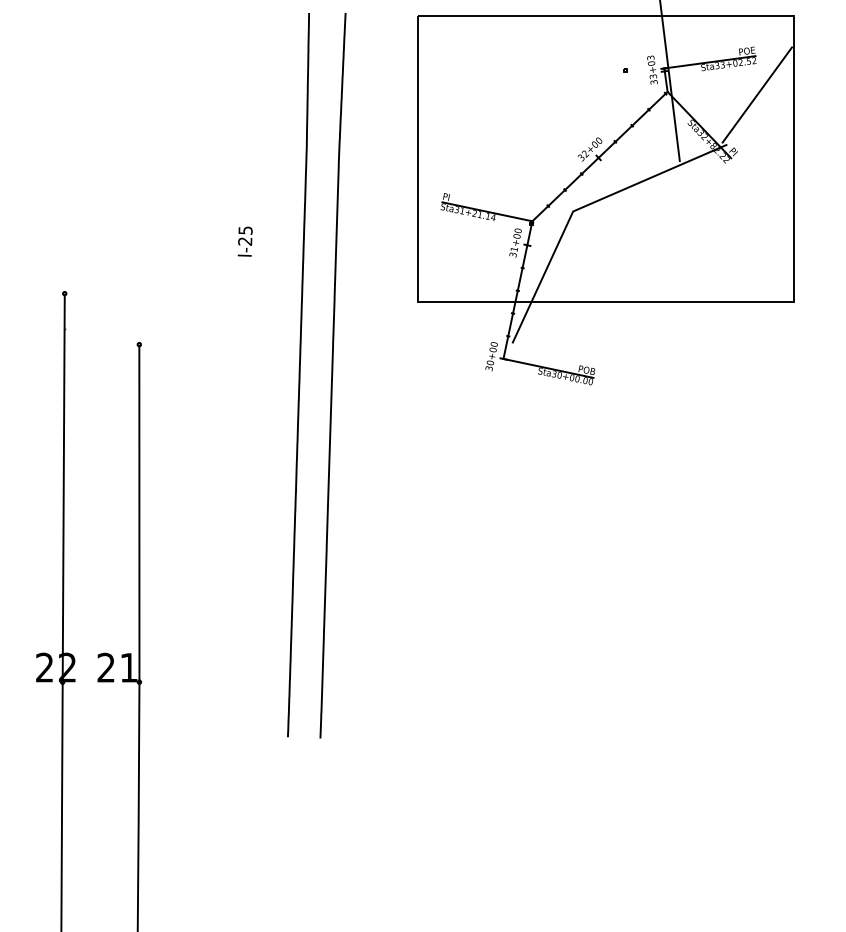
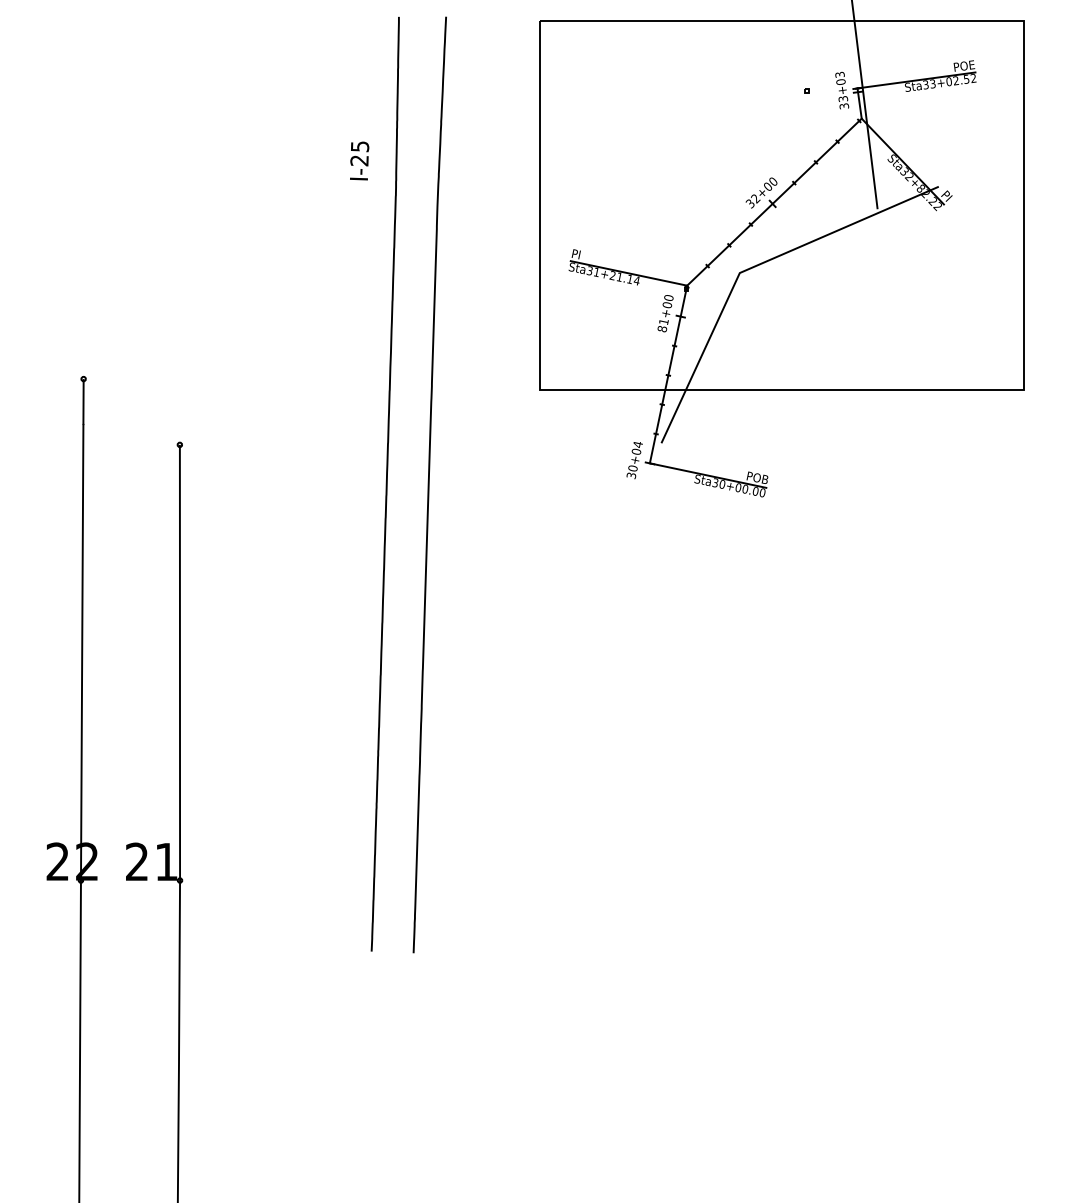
line: (757, 94) -> (977, 122), removed
text: (245, 241) -> (359, 160), moved
text: (512, 255) -> (661, 329), 31+00 -> 81+00
text: (493, 344) -> (637, 444), 30+00 -> 30+04

